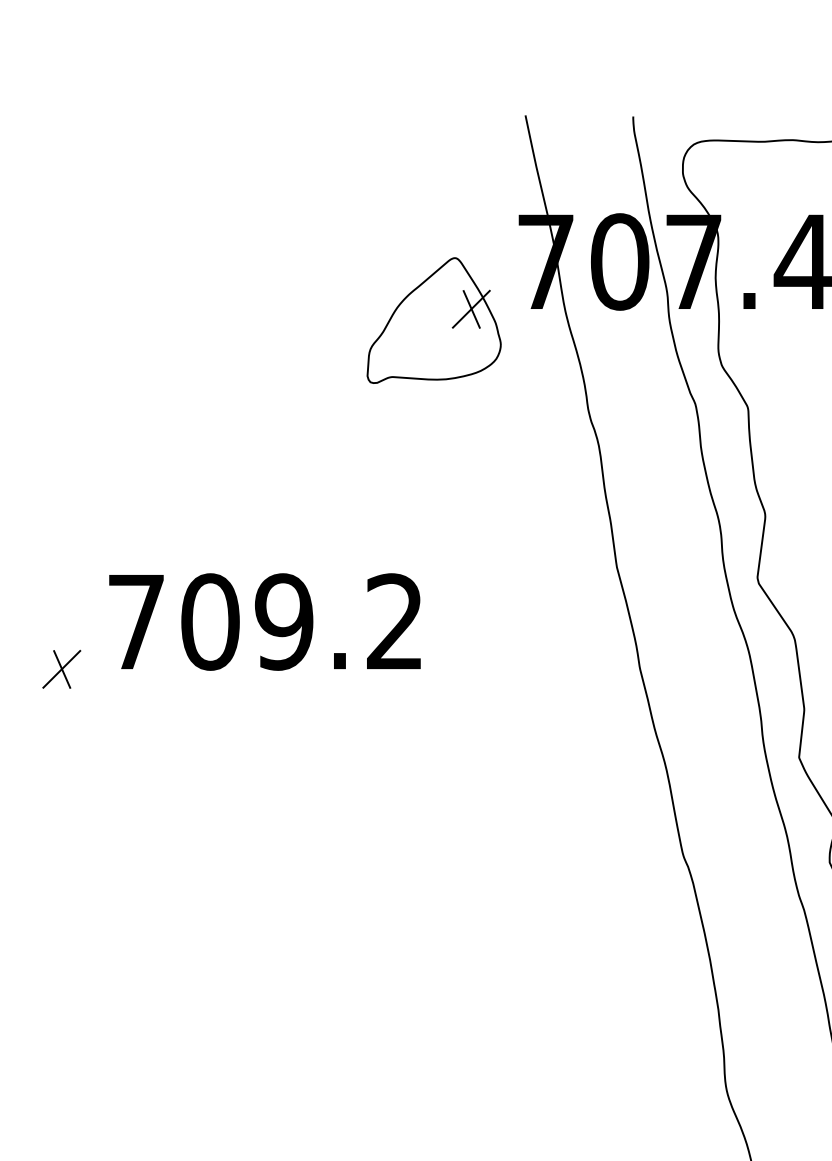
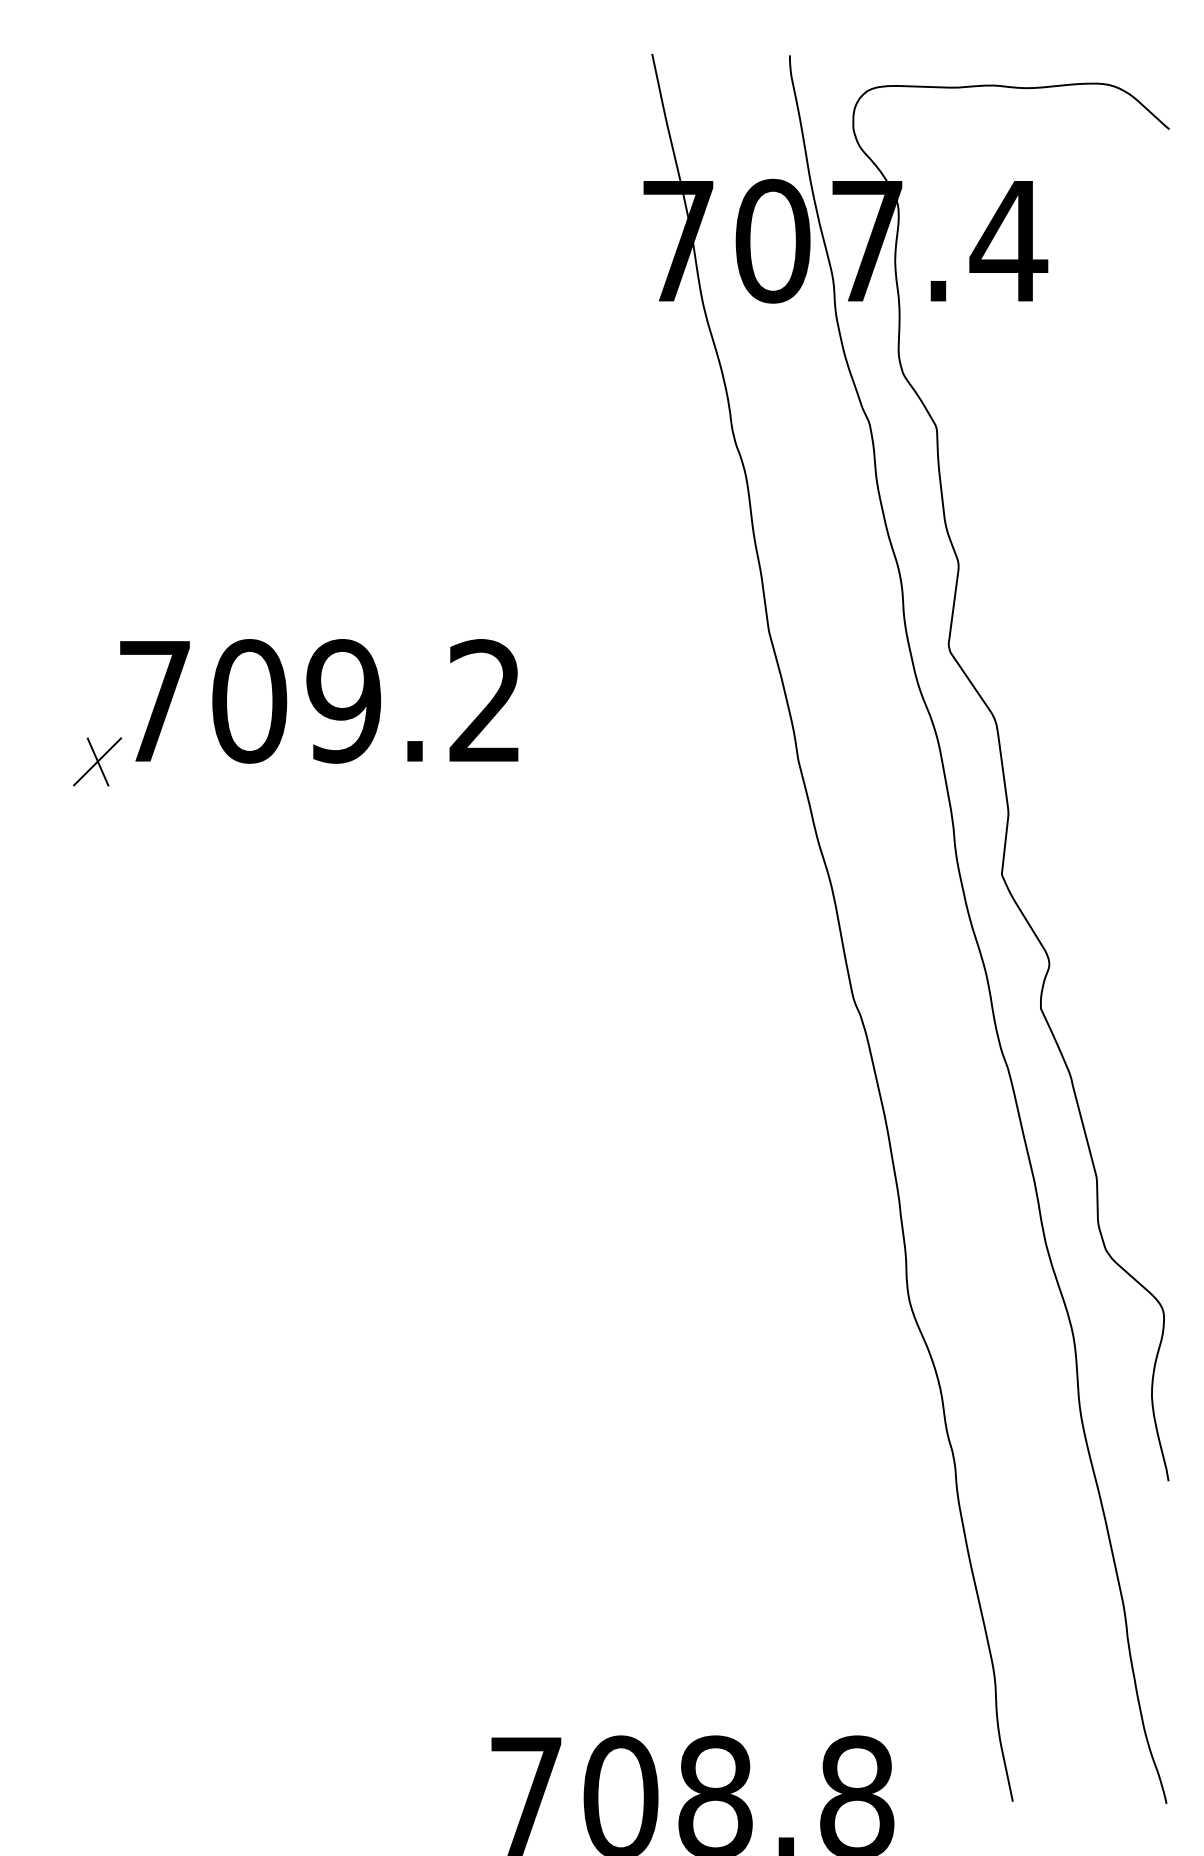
part: (434, 320) -> (535, 315), removed
part: (61, 669) -> (97, 761), moved

